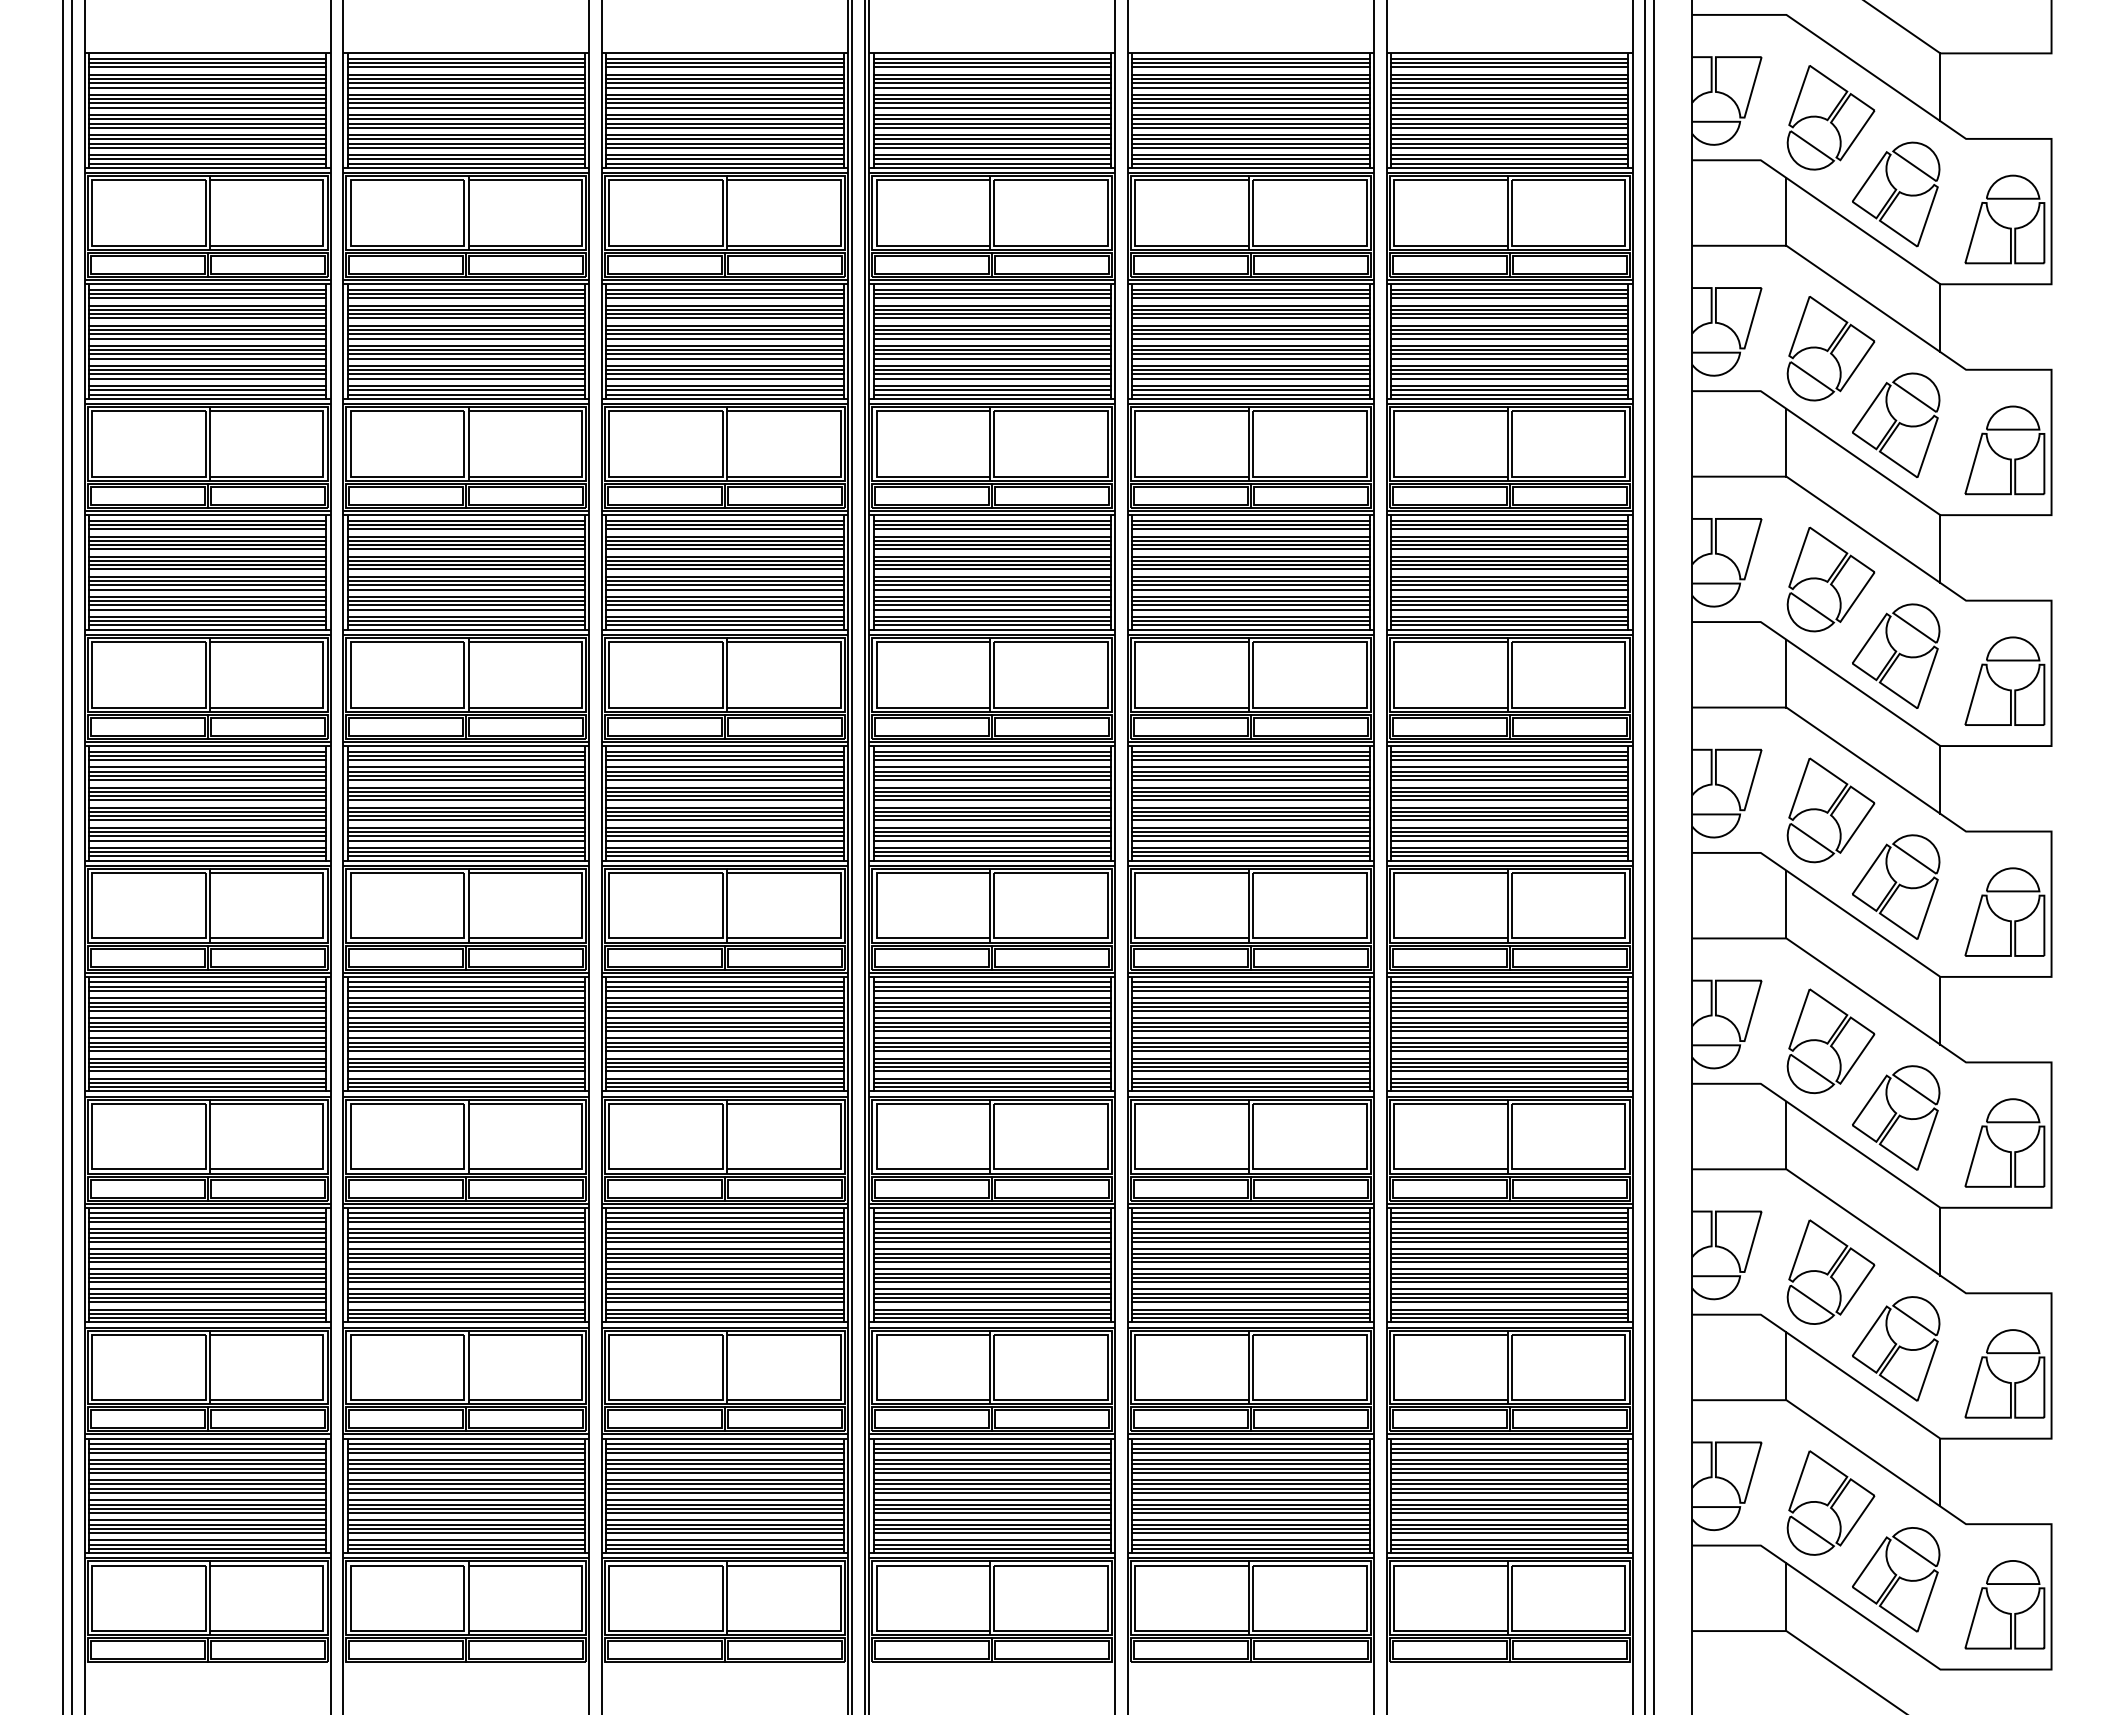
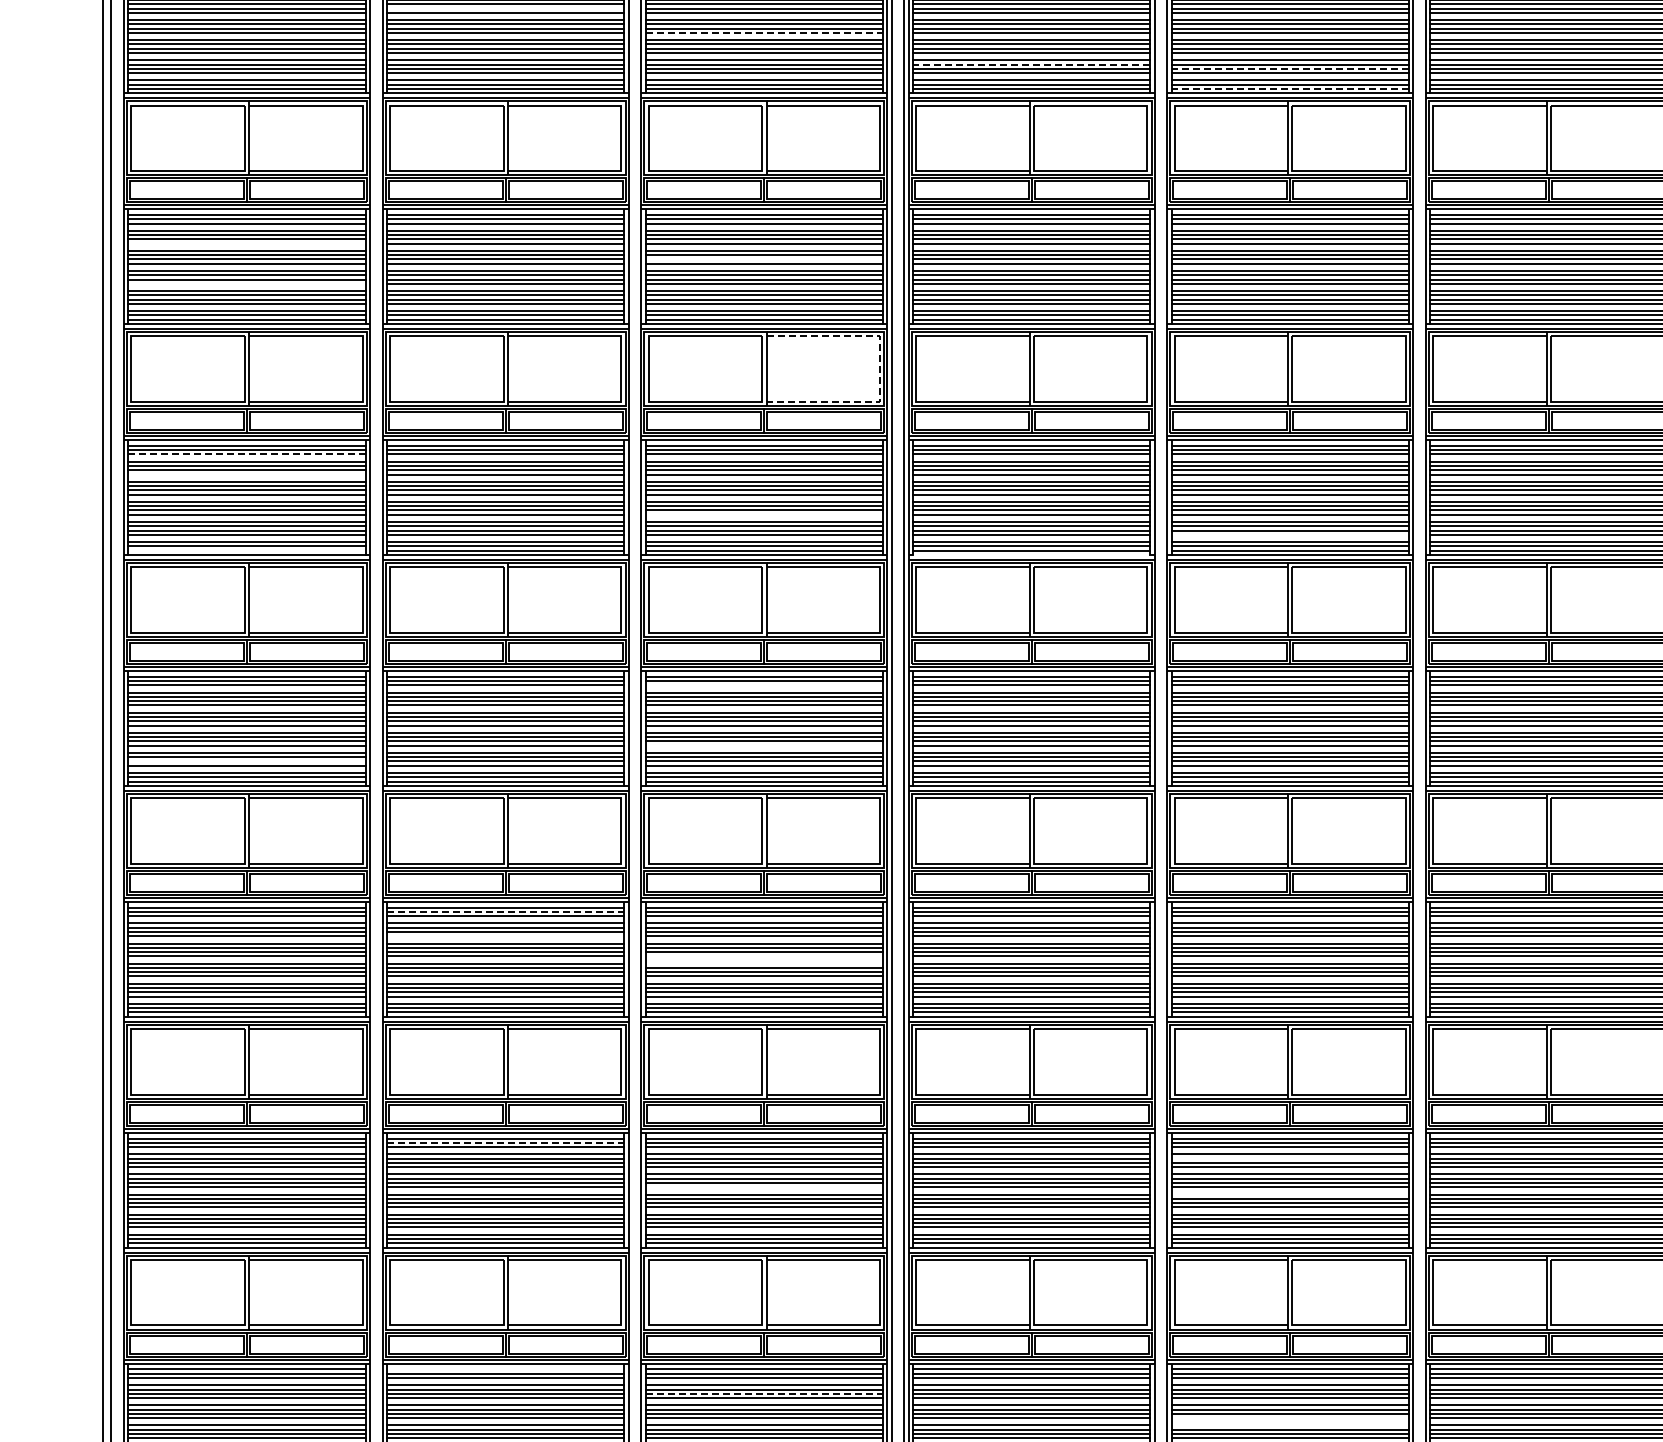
line: (466, 83) -> (505, 8), removed
line: (725, 107) -> (764, 32), solid -> dashed
line: (992, 139) -> (1031, 64), solid -> dashed
line: (1250, 143) -> (1289, 68), solid -> dashed
line: (1250, 163) -> (1289, 88), solid -> dashed
line: (207, 318) -> (246, 243), removed
line: (724, 334) -> (763, 259), removed
line: (207, 358) -> (246, 283), removed
line: (840, 443) -> (879, 368), solid -> dashed
line: (207, 529) -> (246, 454), solid -> dashed
line: (207, 549) -> (246, 474), removed
line: (724, 589) -> (763, 514), removed
line: (1250, 609) -> (1289, 534), removed
line: (207, 625) -> (246, 550), removed
line: (991, 629) -> (1030, 554), removed
line: (724, 760) -> (763, 685), removed
line: (724, 820) -> (763, 745), removed
line: (207, 836) -> (246, 761), removed
line: (466, 986) -> (505, 911), solid -> dashed
line: (466, 1011) -> (505, 936), removed
line: (724, 1031) -> (763, 956), removed
line: (724, 1038) -> (763, 963), removed
line: (466, 1217) -> (505, 1142), solid -> dashed
line: (1250, 1233) -> (1289, 1158), removed
line: (724, 1262) -> (763, 1187), removed
line: (1250, 1269) -> (1289, 1194), removed
line: (466, 1444) -> (505, 1369), removed
line: (725, 1468) -> (764, 1393), solid -> dashed
line: (1250, 1492) -> (1289, 1417), removed
line: (1250, 1500) -> (1289, 1425), removed

